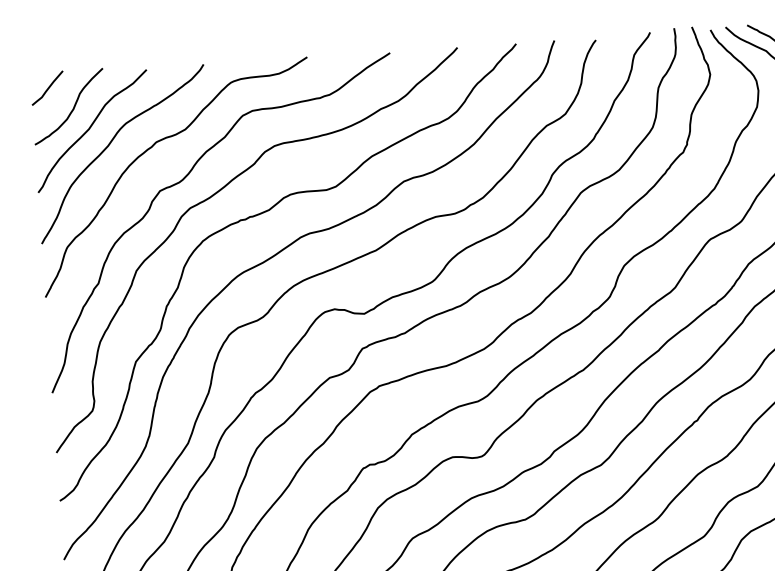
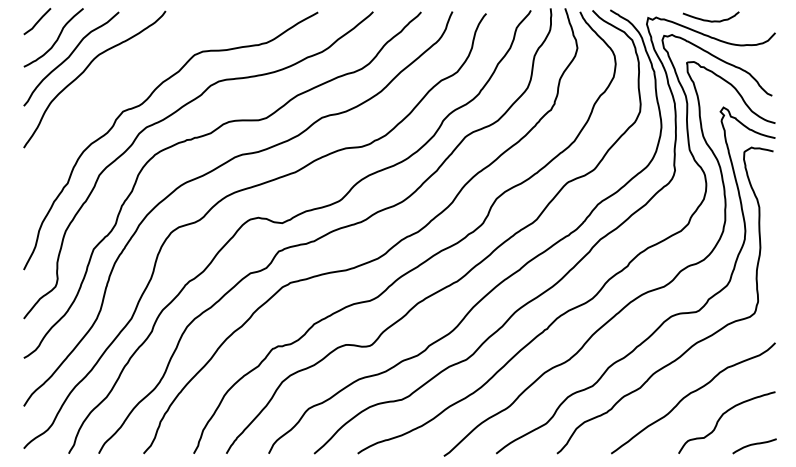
curve: (153, 147) -> (120, 75), removed

